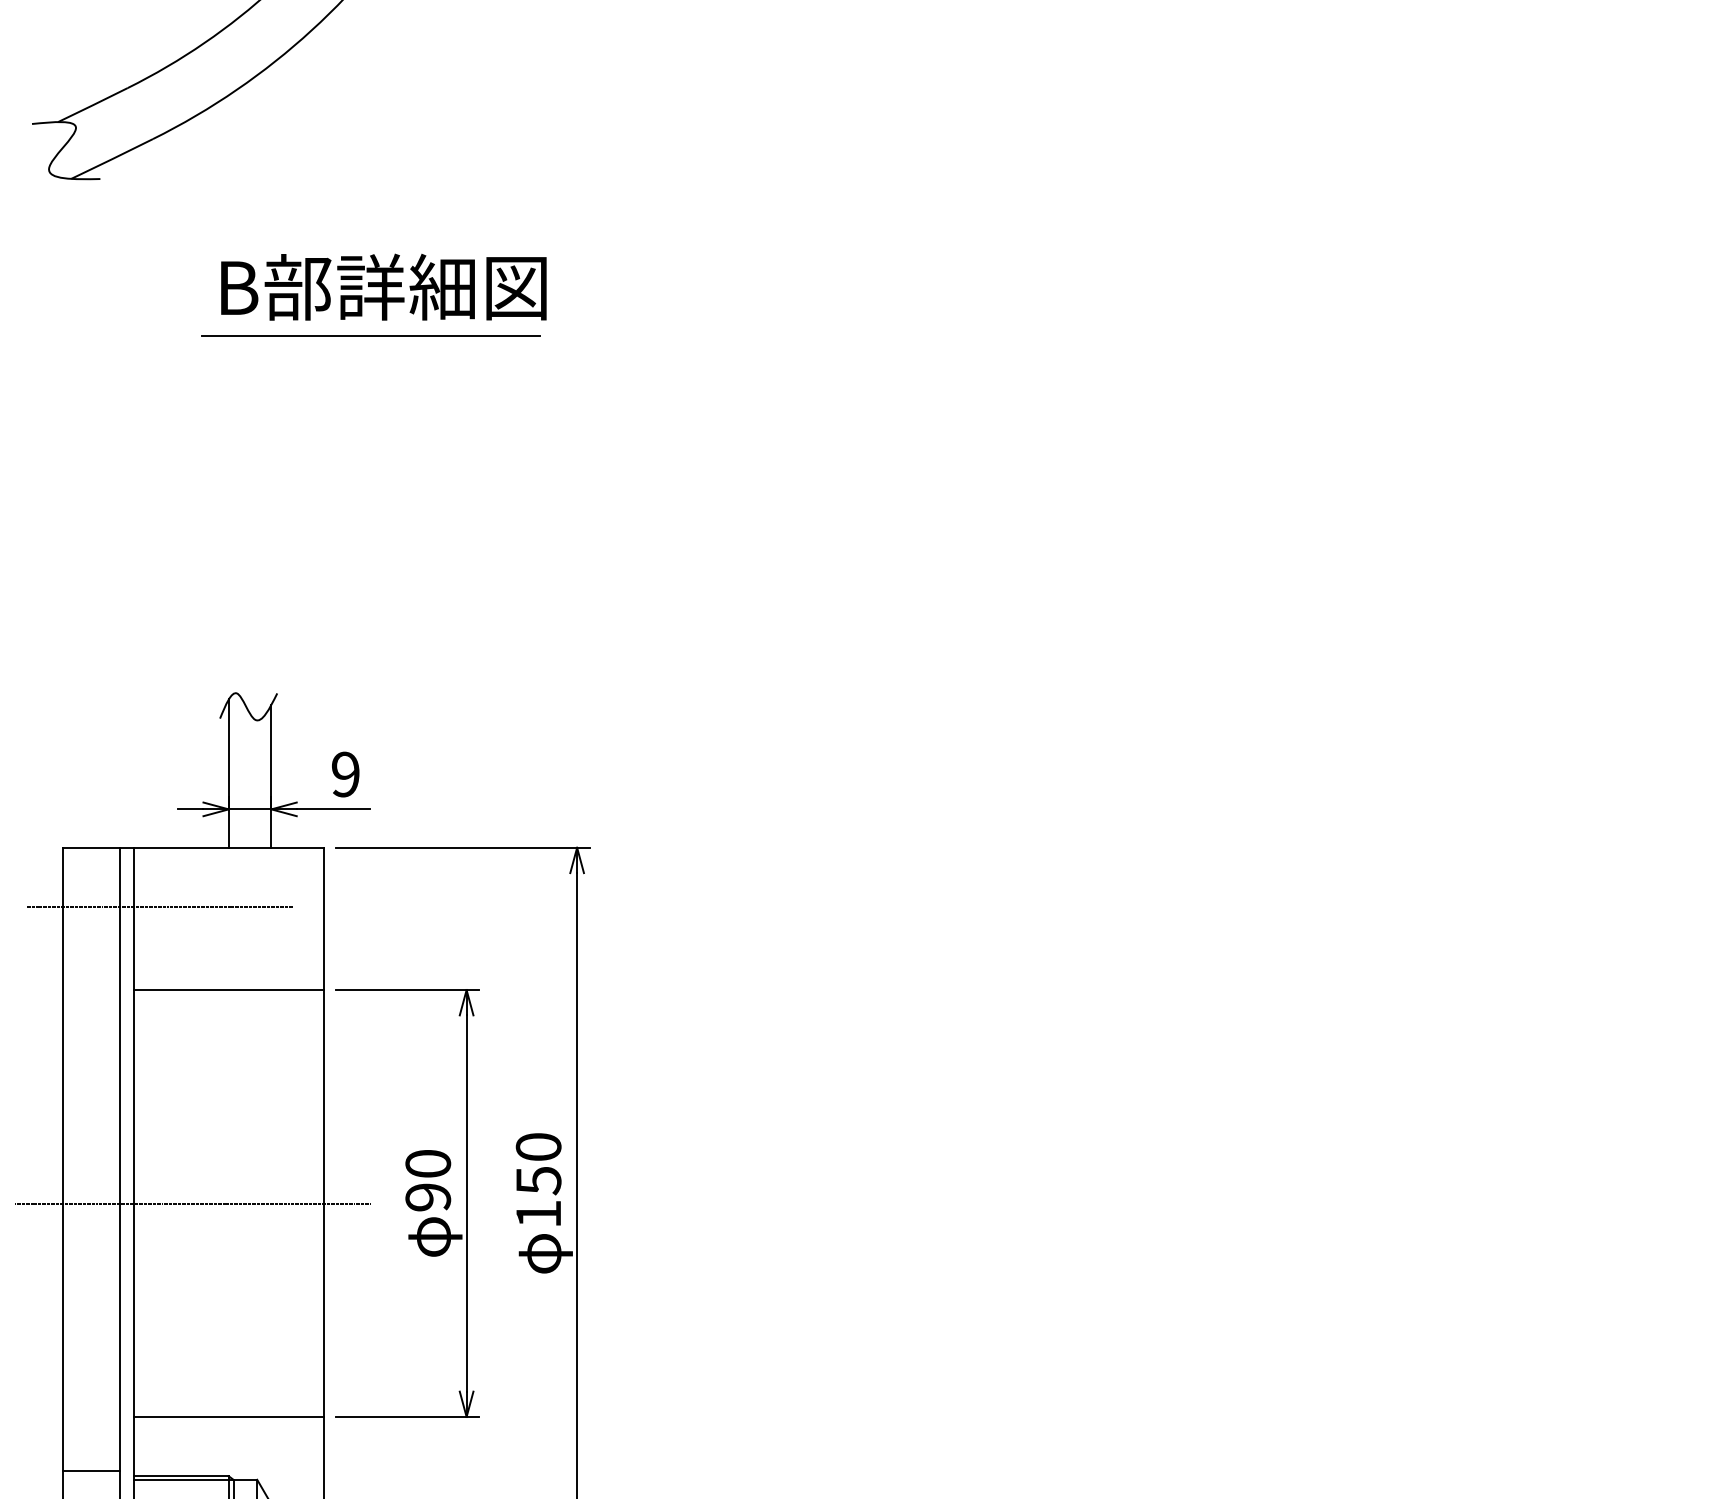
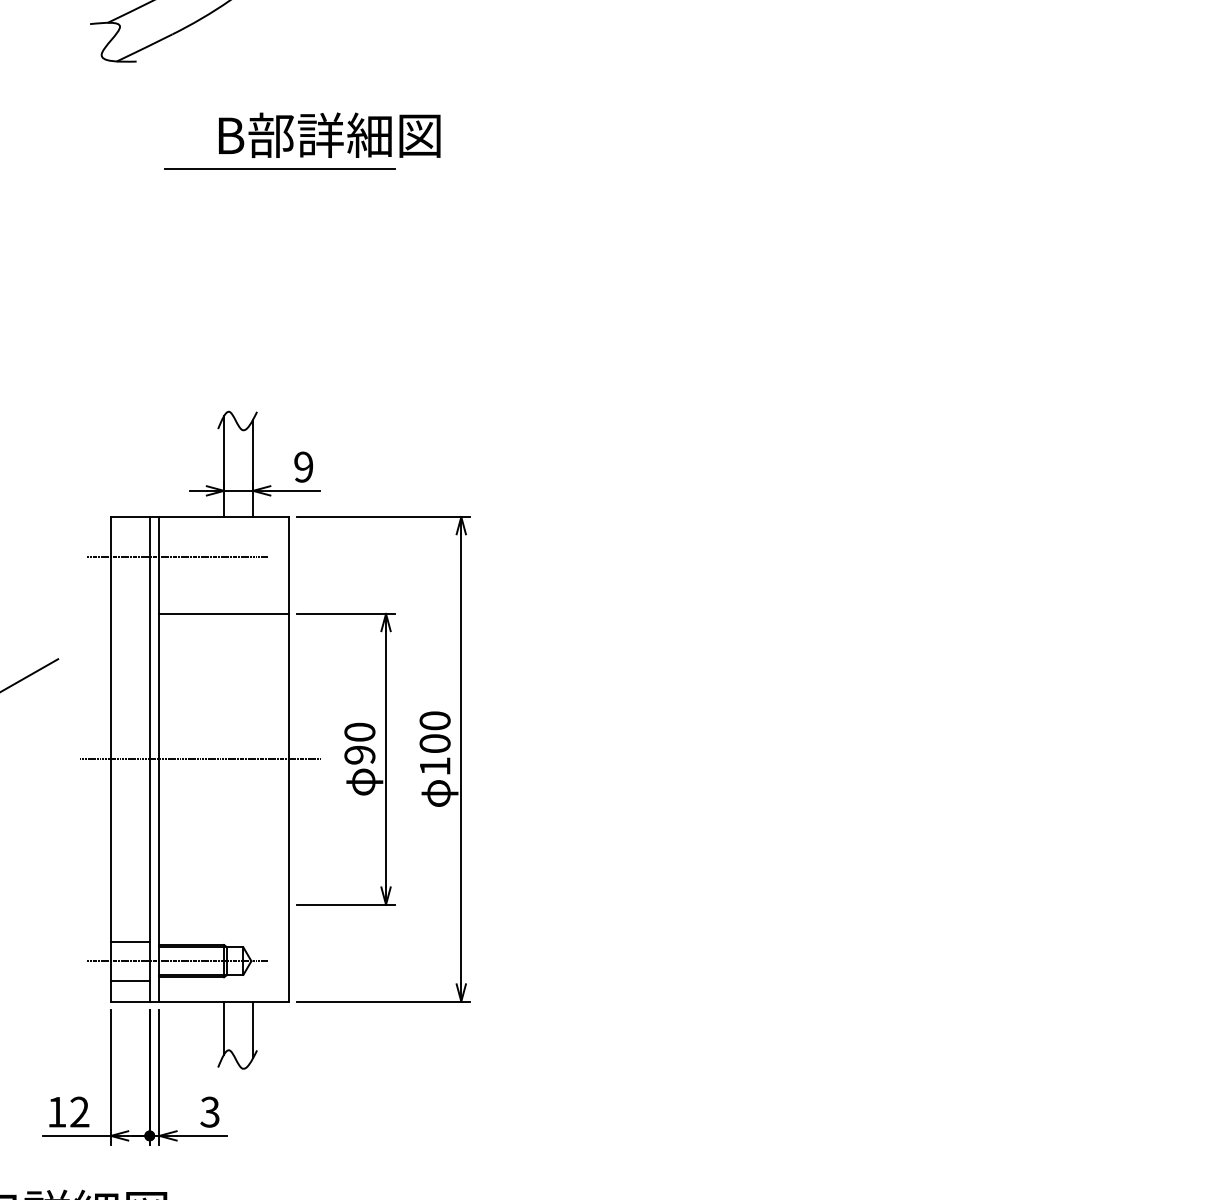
line: (370, 335) -> (279, 168), moved
text: (537, 1180) -> (434, 743), 150 -> 100
line: (227, 1416) -> (223, 904), removed

